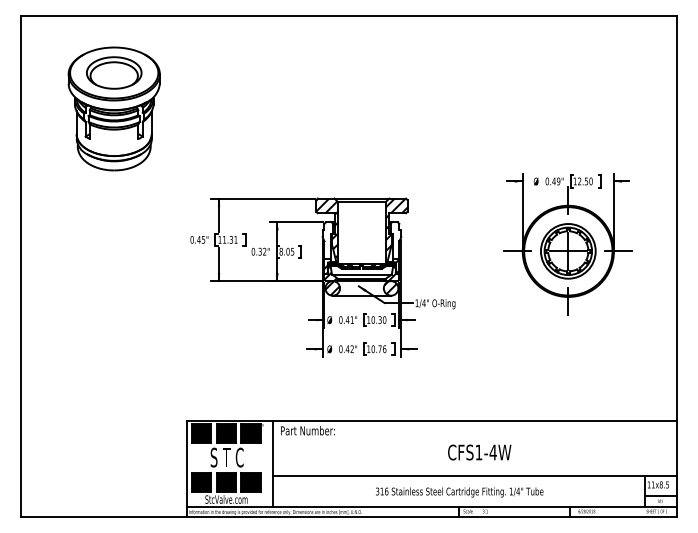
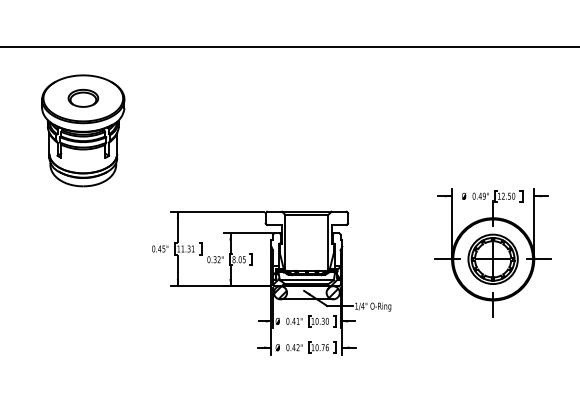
part: (114, 72) -> (83, 97), size x0.6
hatch: (327, 228) -> (275, 238), removed
hatch: (396, 230) -> (338, 240), removed

